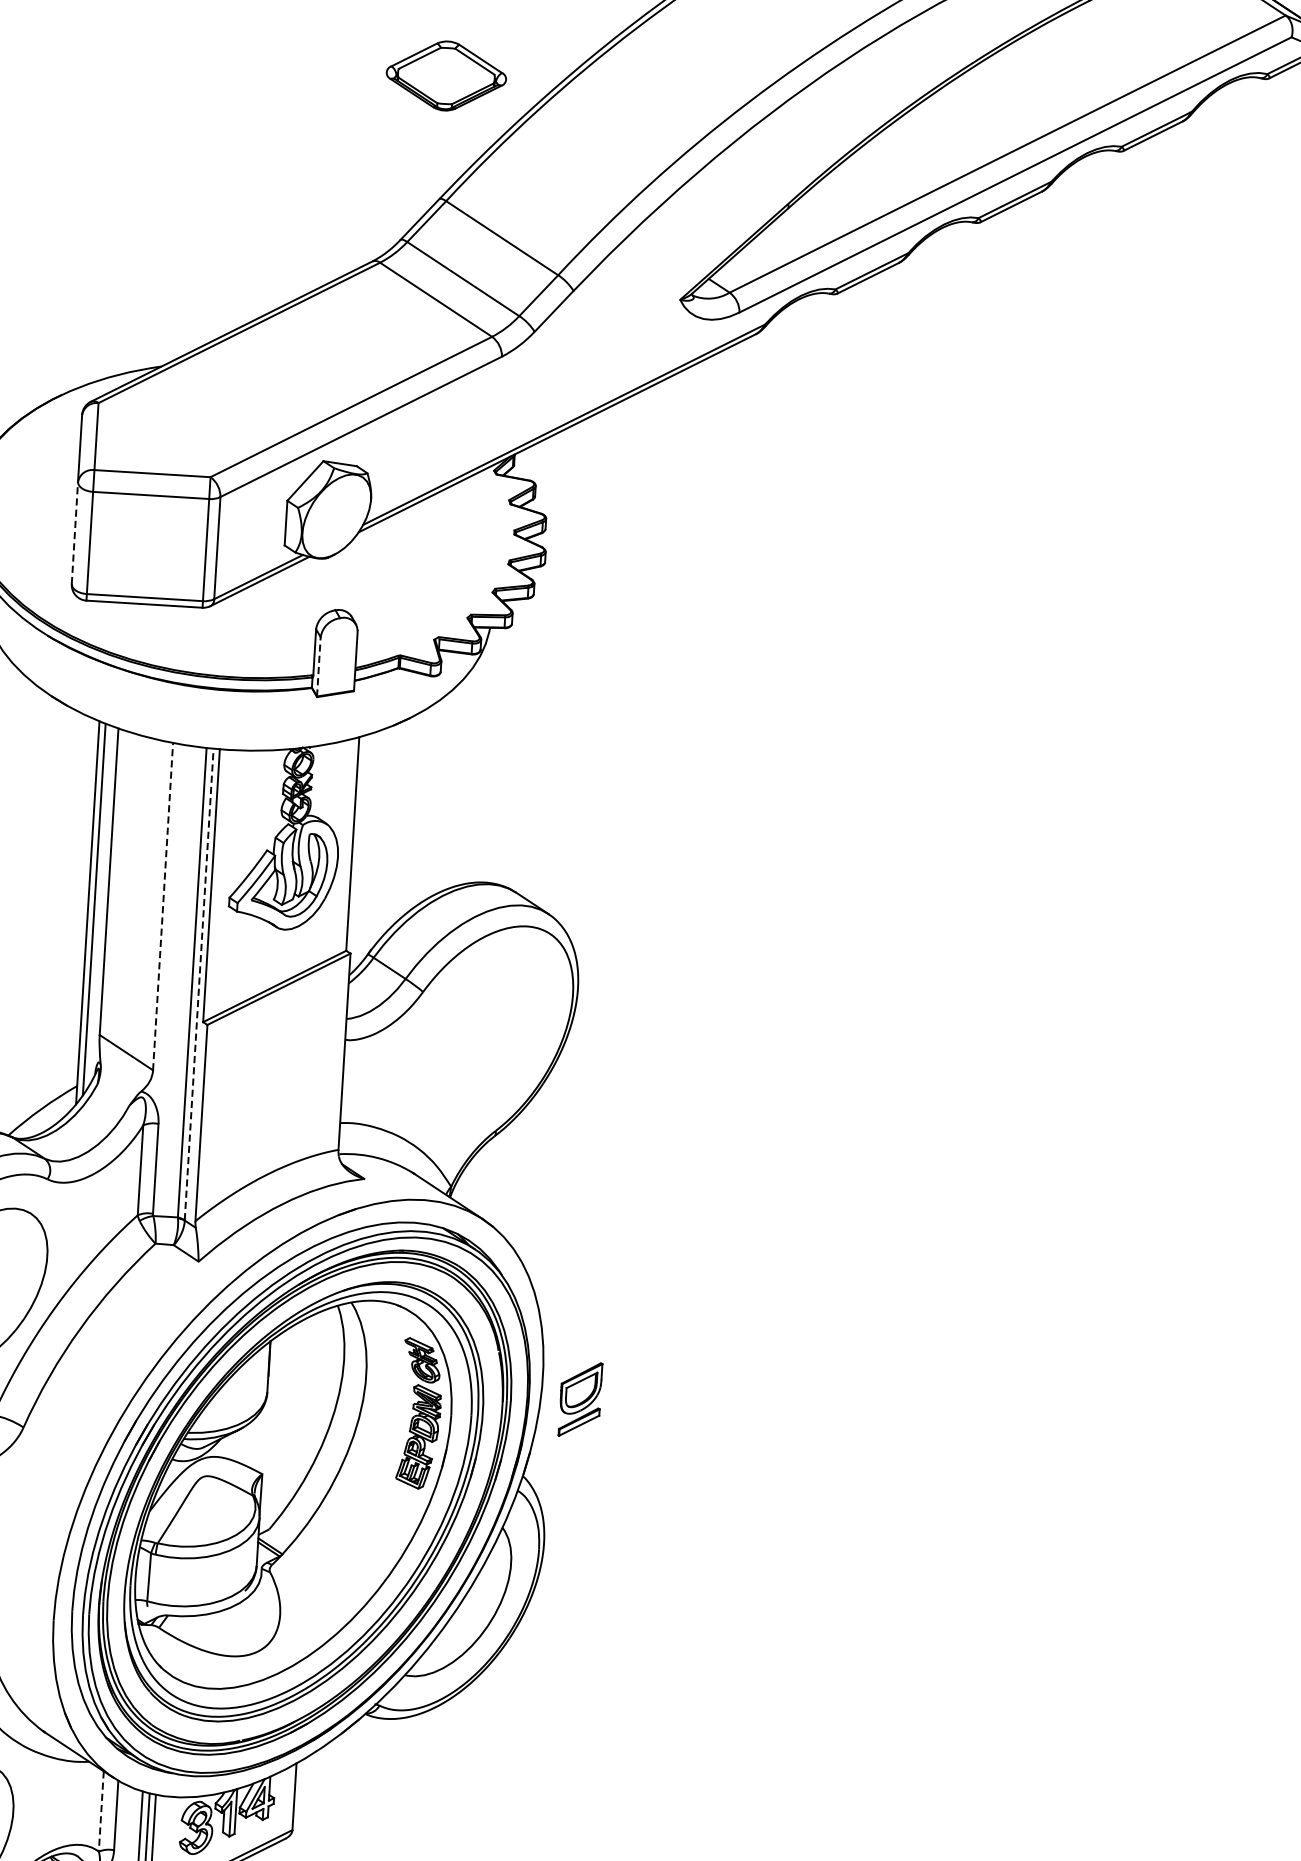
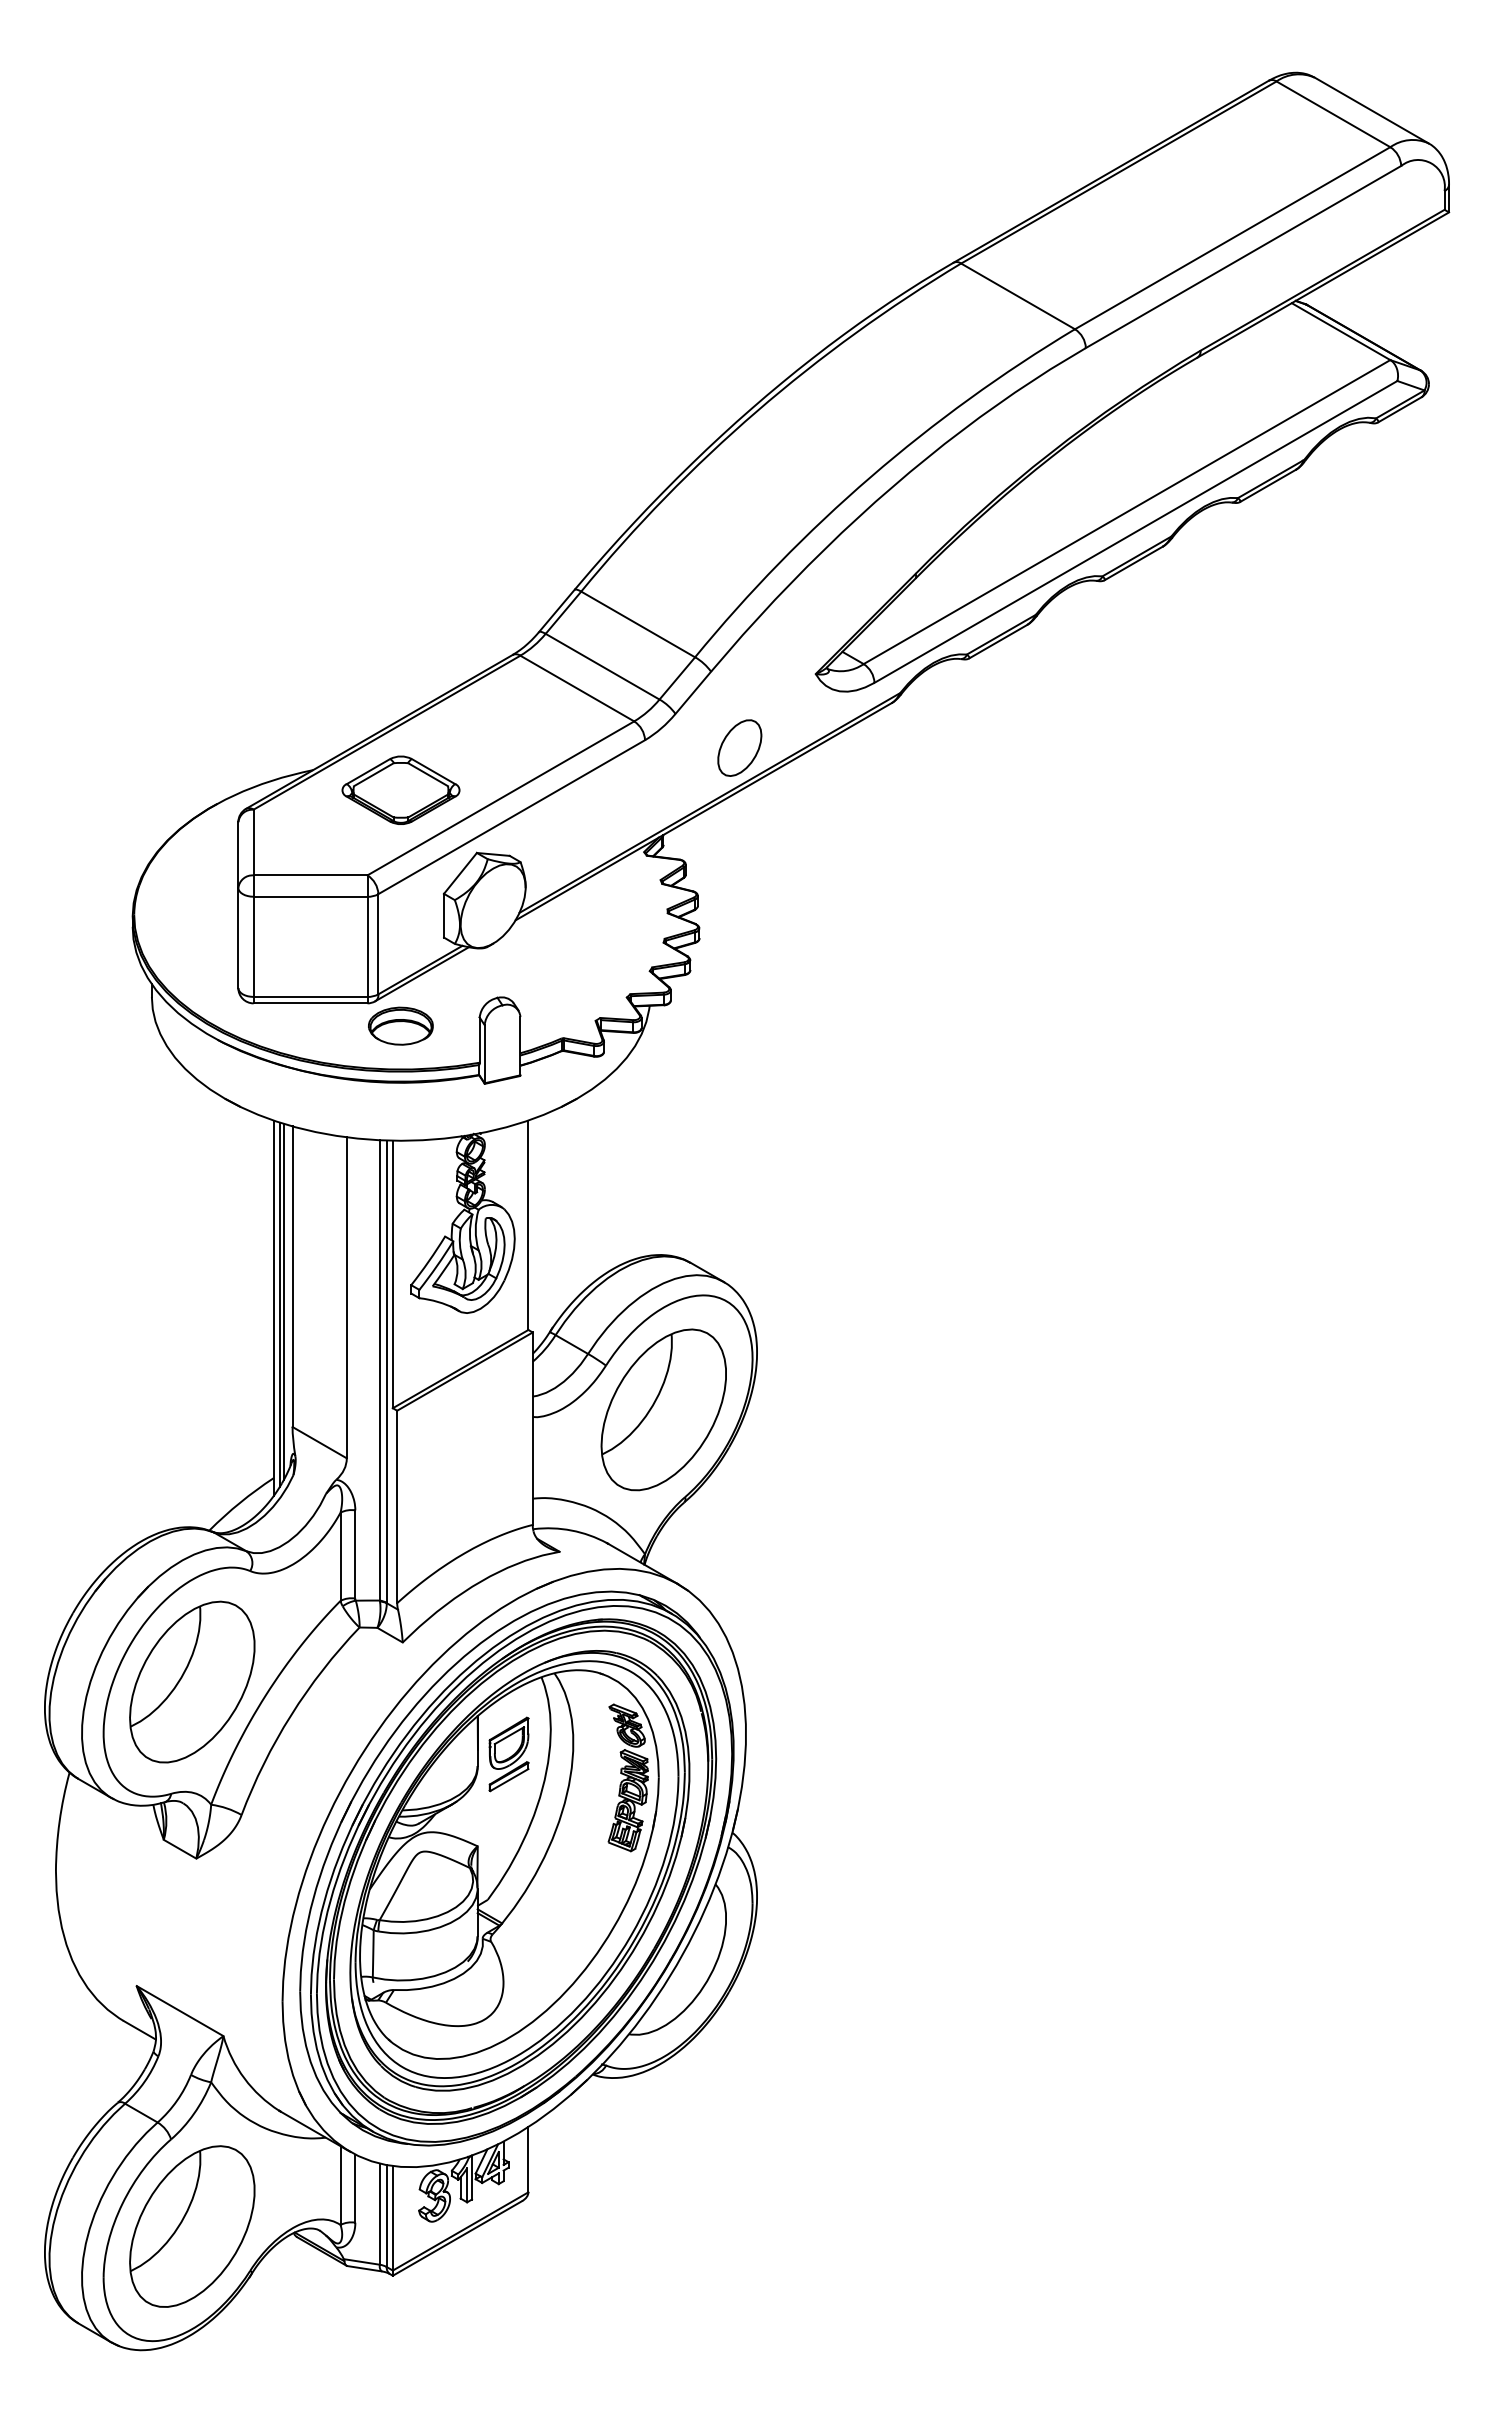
part: (445, 75) -> (400, 789), moved
part: (597, 370) -> (739, 747), added
line: (75, 532) -> (238, 937), dashed -> solid
part: (234, 632) -> (400, 1025), added
line: (318, 666) -> (484, 1053), dashed -> solid
line: (98, 906) -> (283, 1301), added
line: (162, 906) -> (346, 1297), dashed -> solid
line: (198, 984) -> (386, 1371), dashed -> solid
part: (479, 1040) -> (663, 1409), added
part: (579, 1399) -> (508, 1754), moved
line: (101, 1812) -> (340, 2186), dashed -> solid

